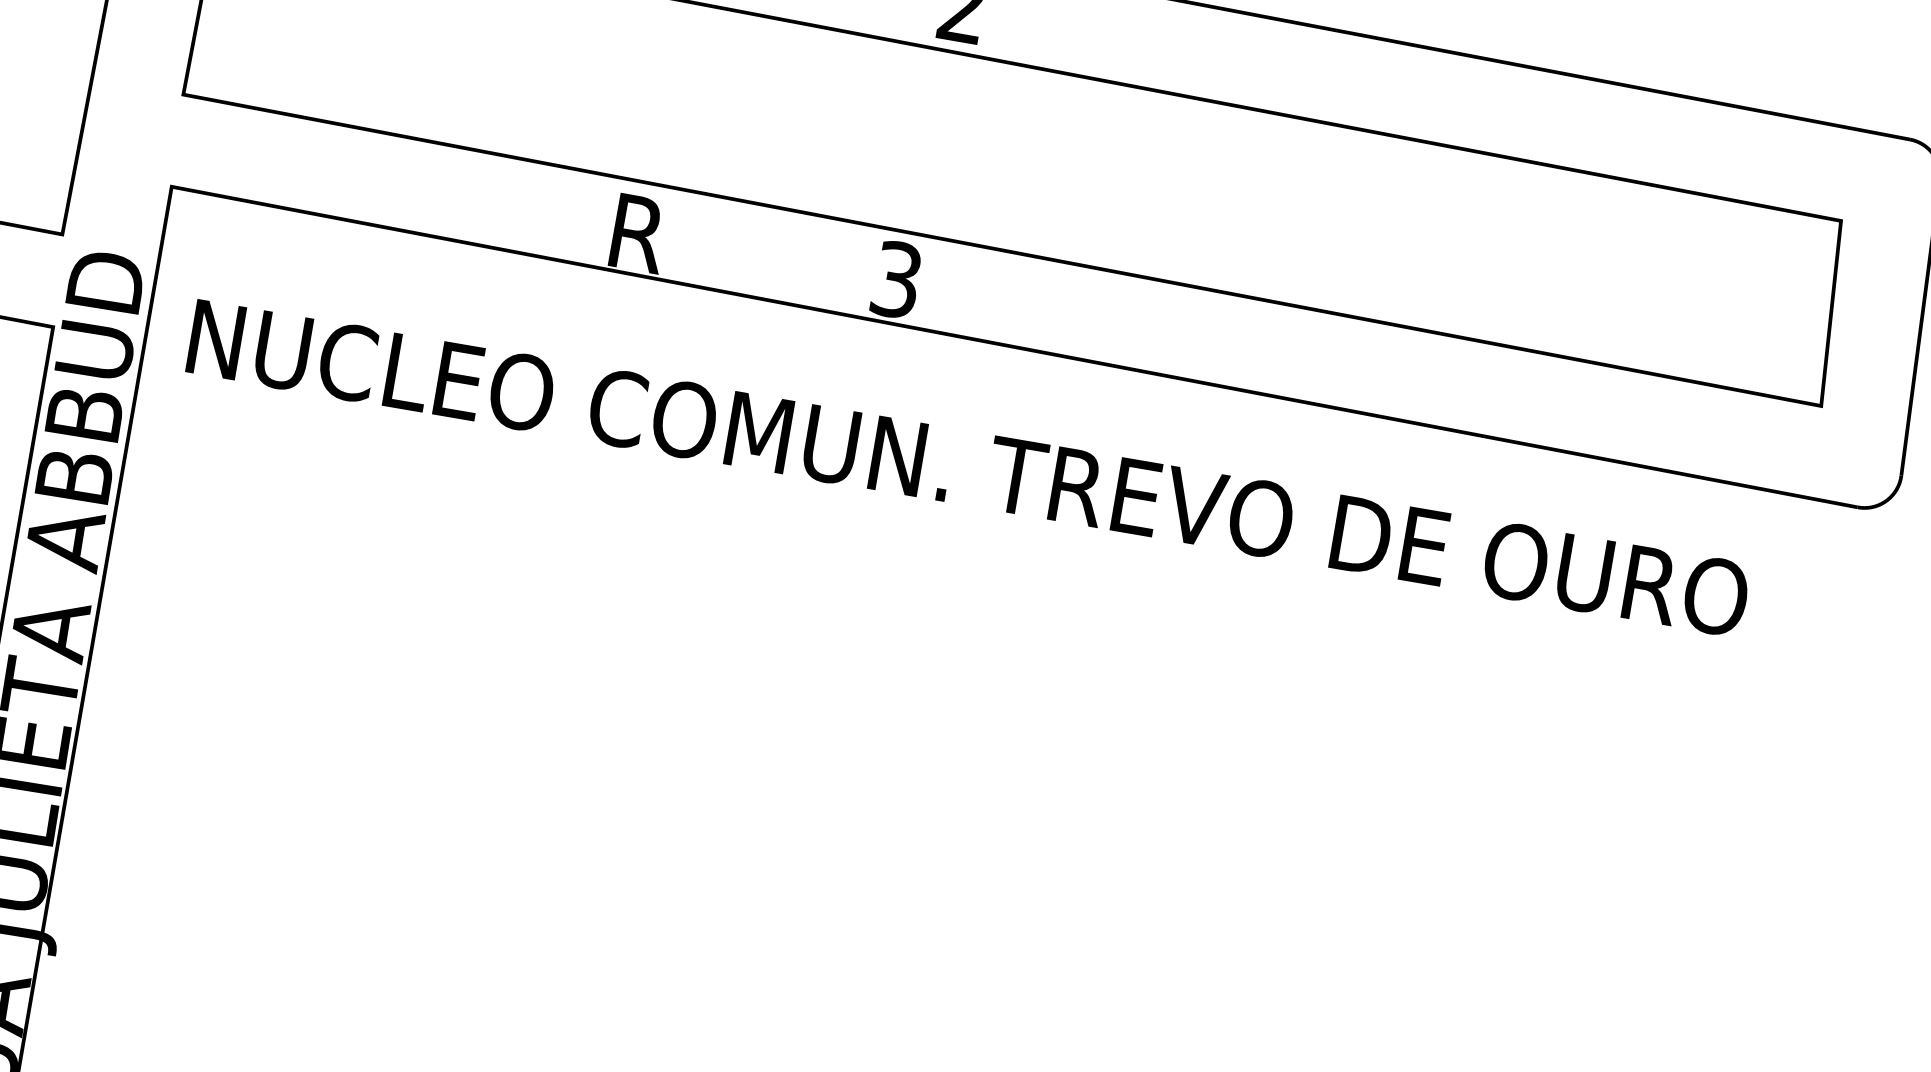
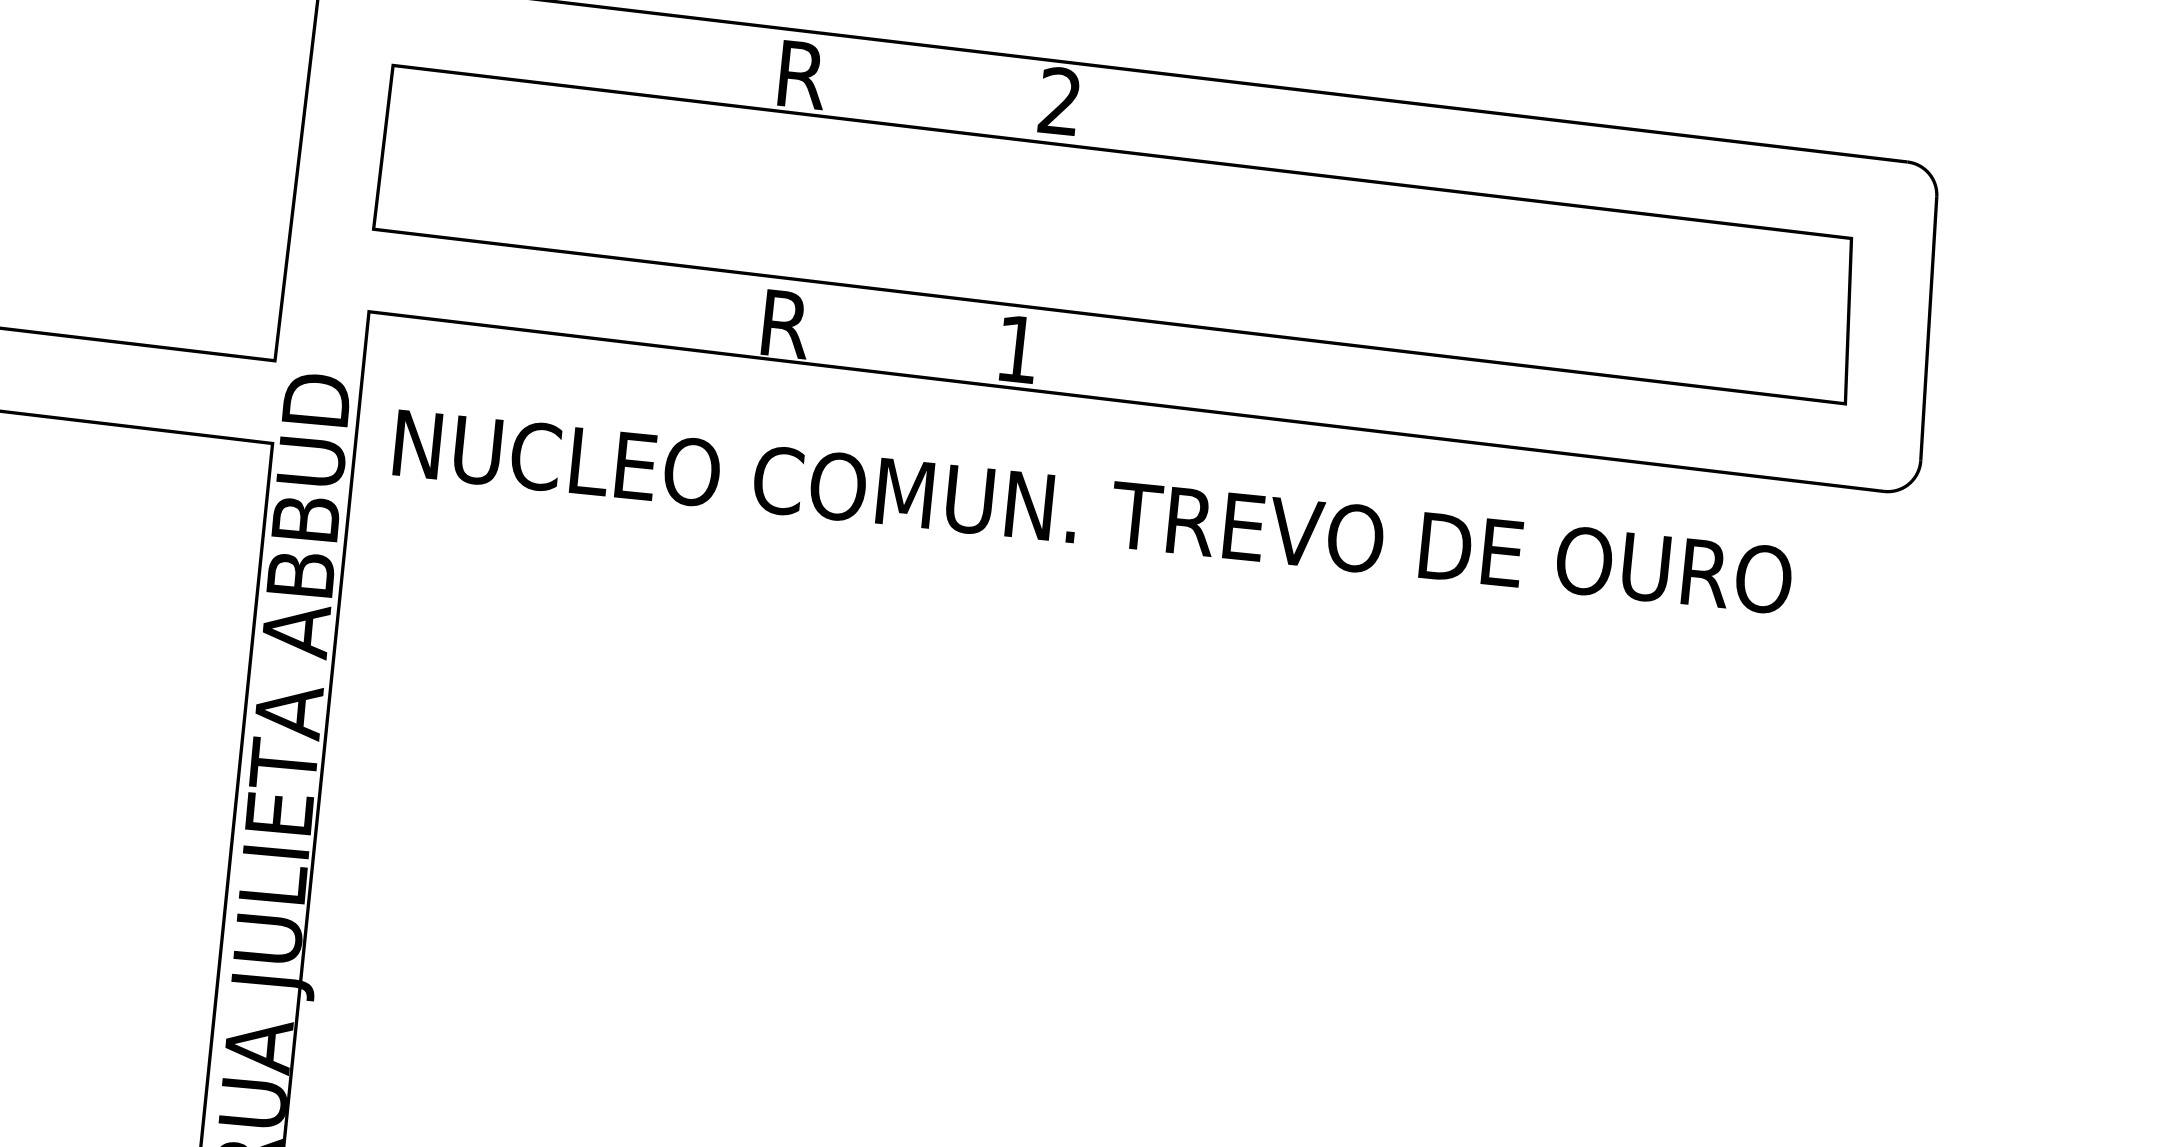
text: (895, 279) -> (1016, 349), 3 -> 1

